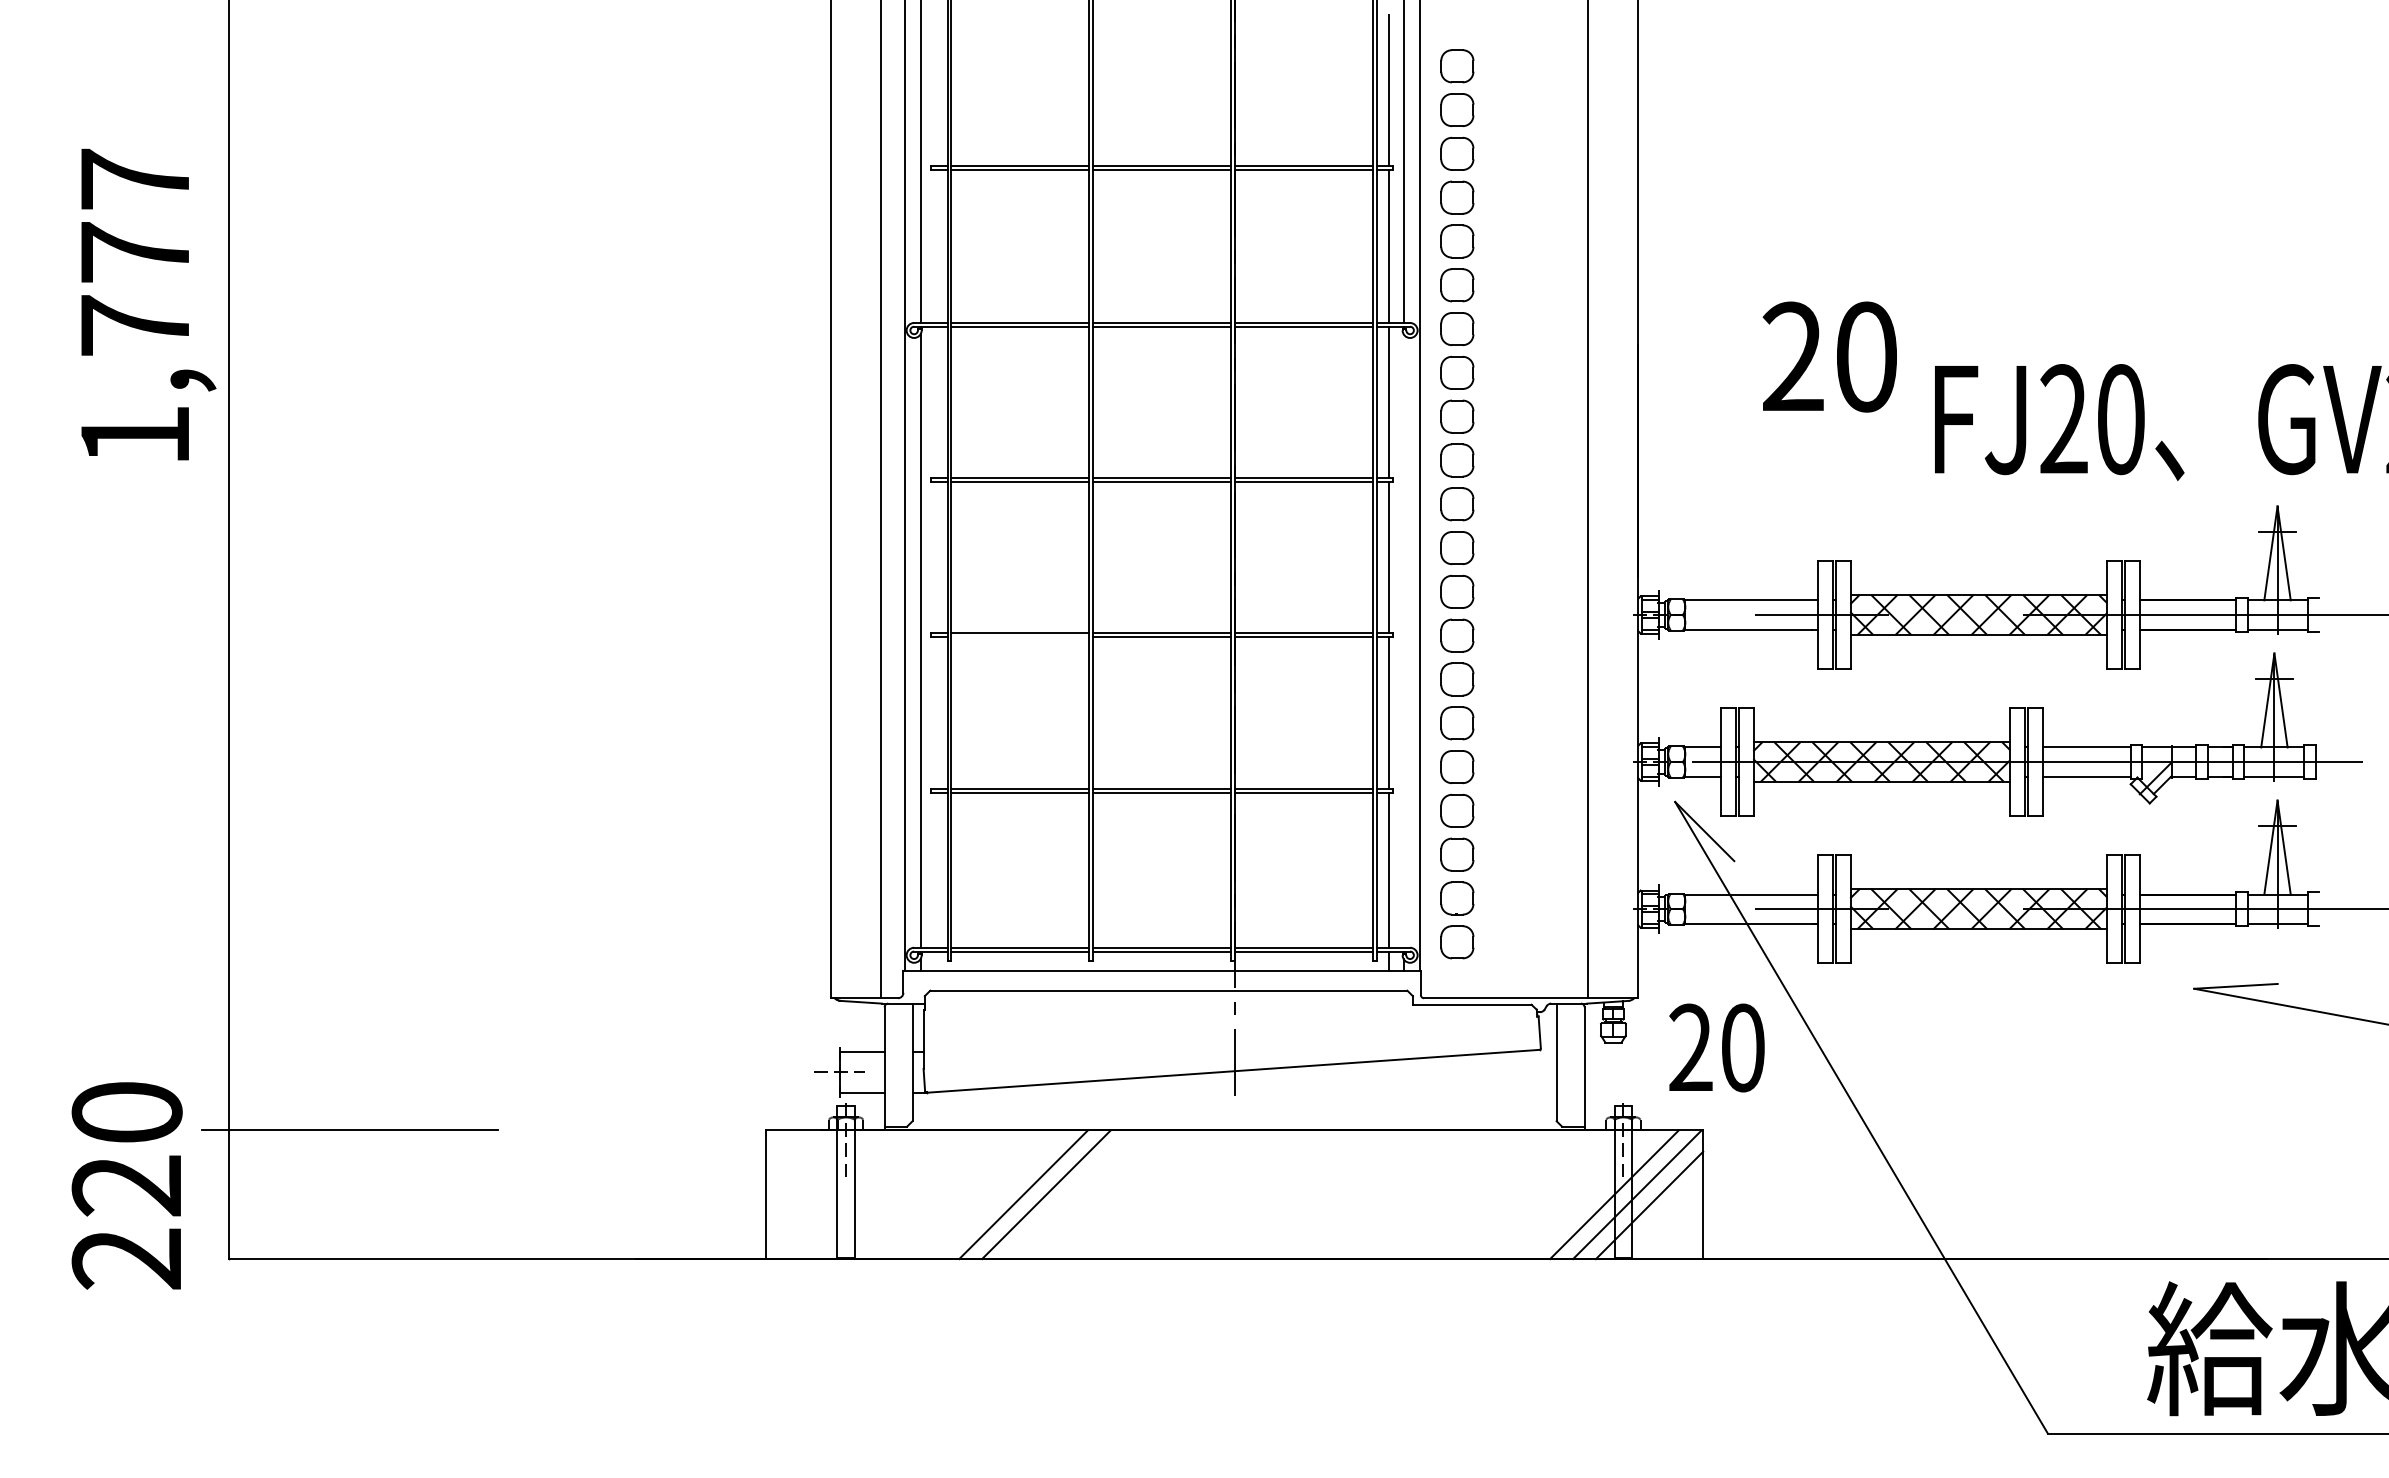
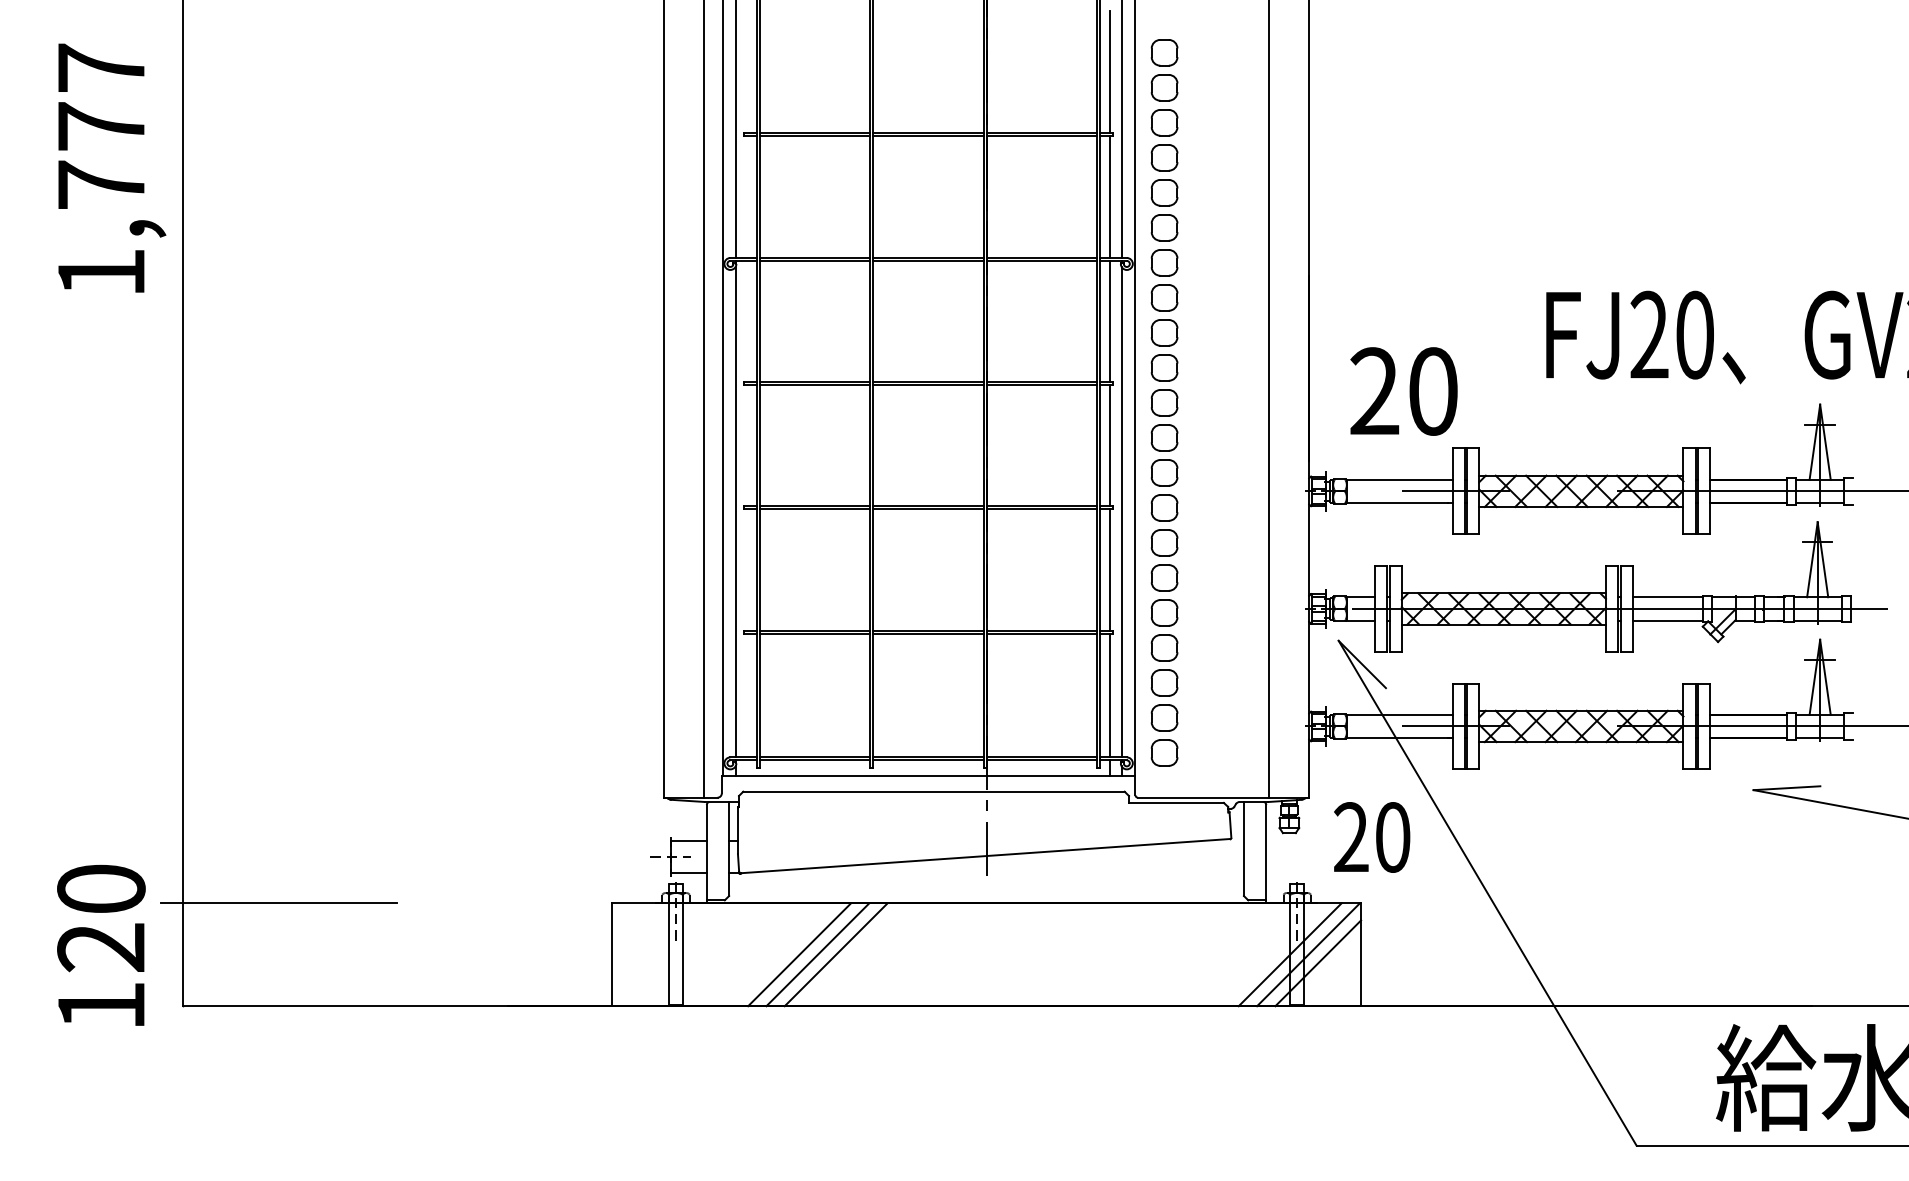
text: (148, 304) -> (112, 168), moved
text: (1829, 356) -> (1403, 391), moved
line: (1020, 637) -> (815, 509), added
line: (1403, 640) -> (1121, 511), added
line: (1000, 1194) -> (799, 954), added
text: (125, 1258) -> (100, 1005), 220 -> 120

